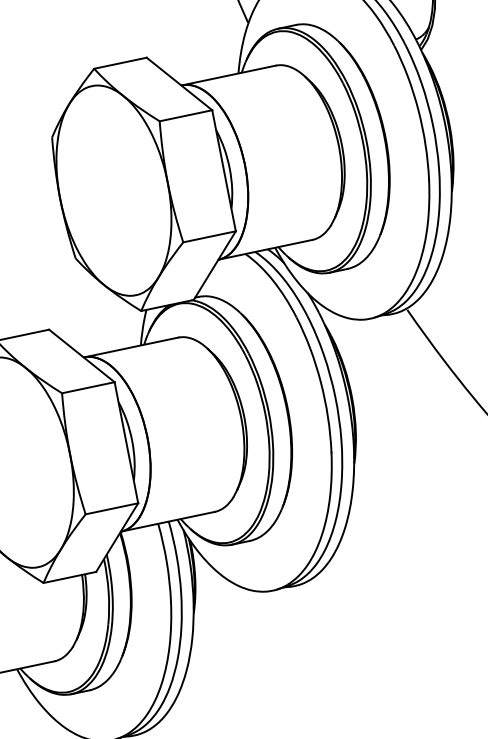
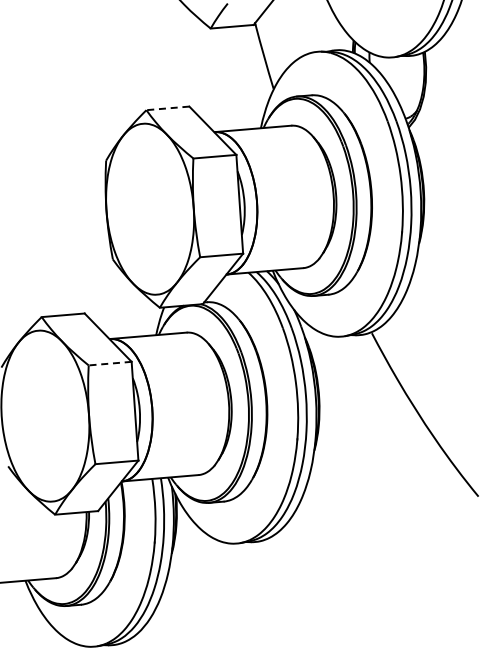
line: (119, 63) -> (167, 108), solid -> dashed
line: (88, 387) -> (110, 363), solid -> dashed

